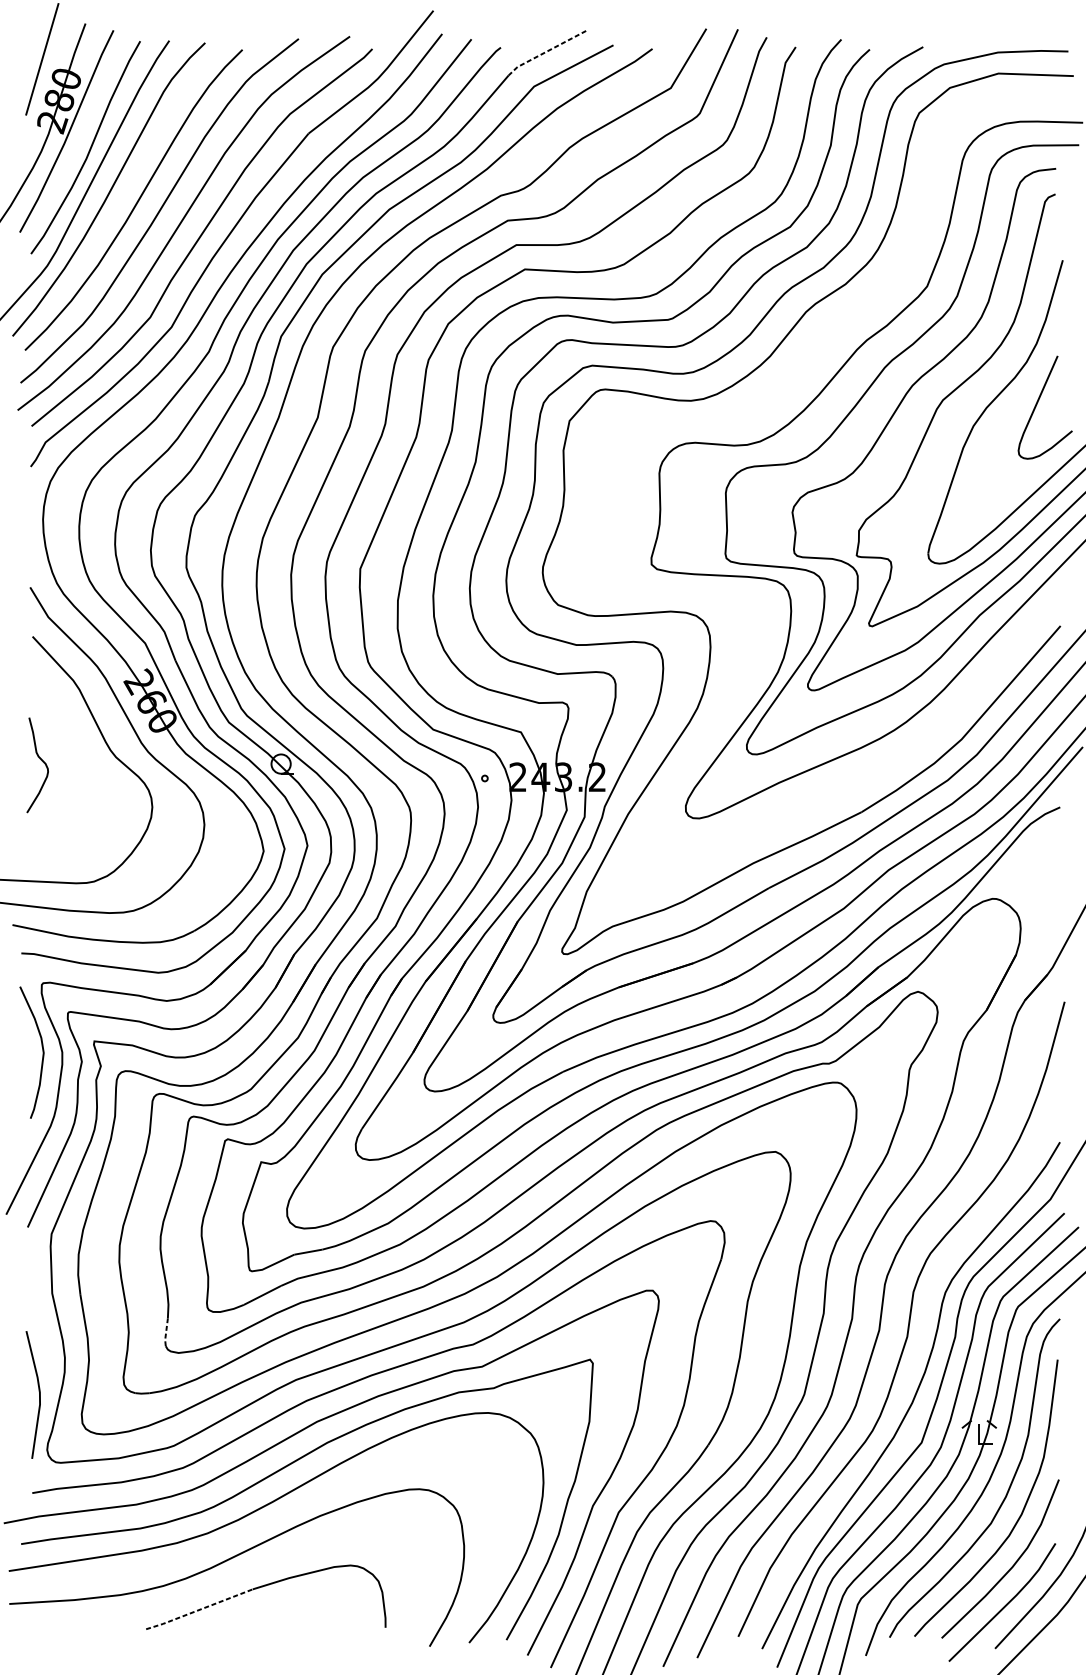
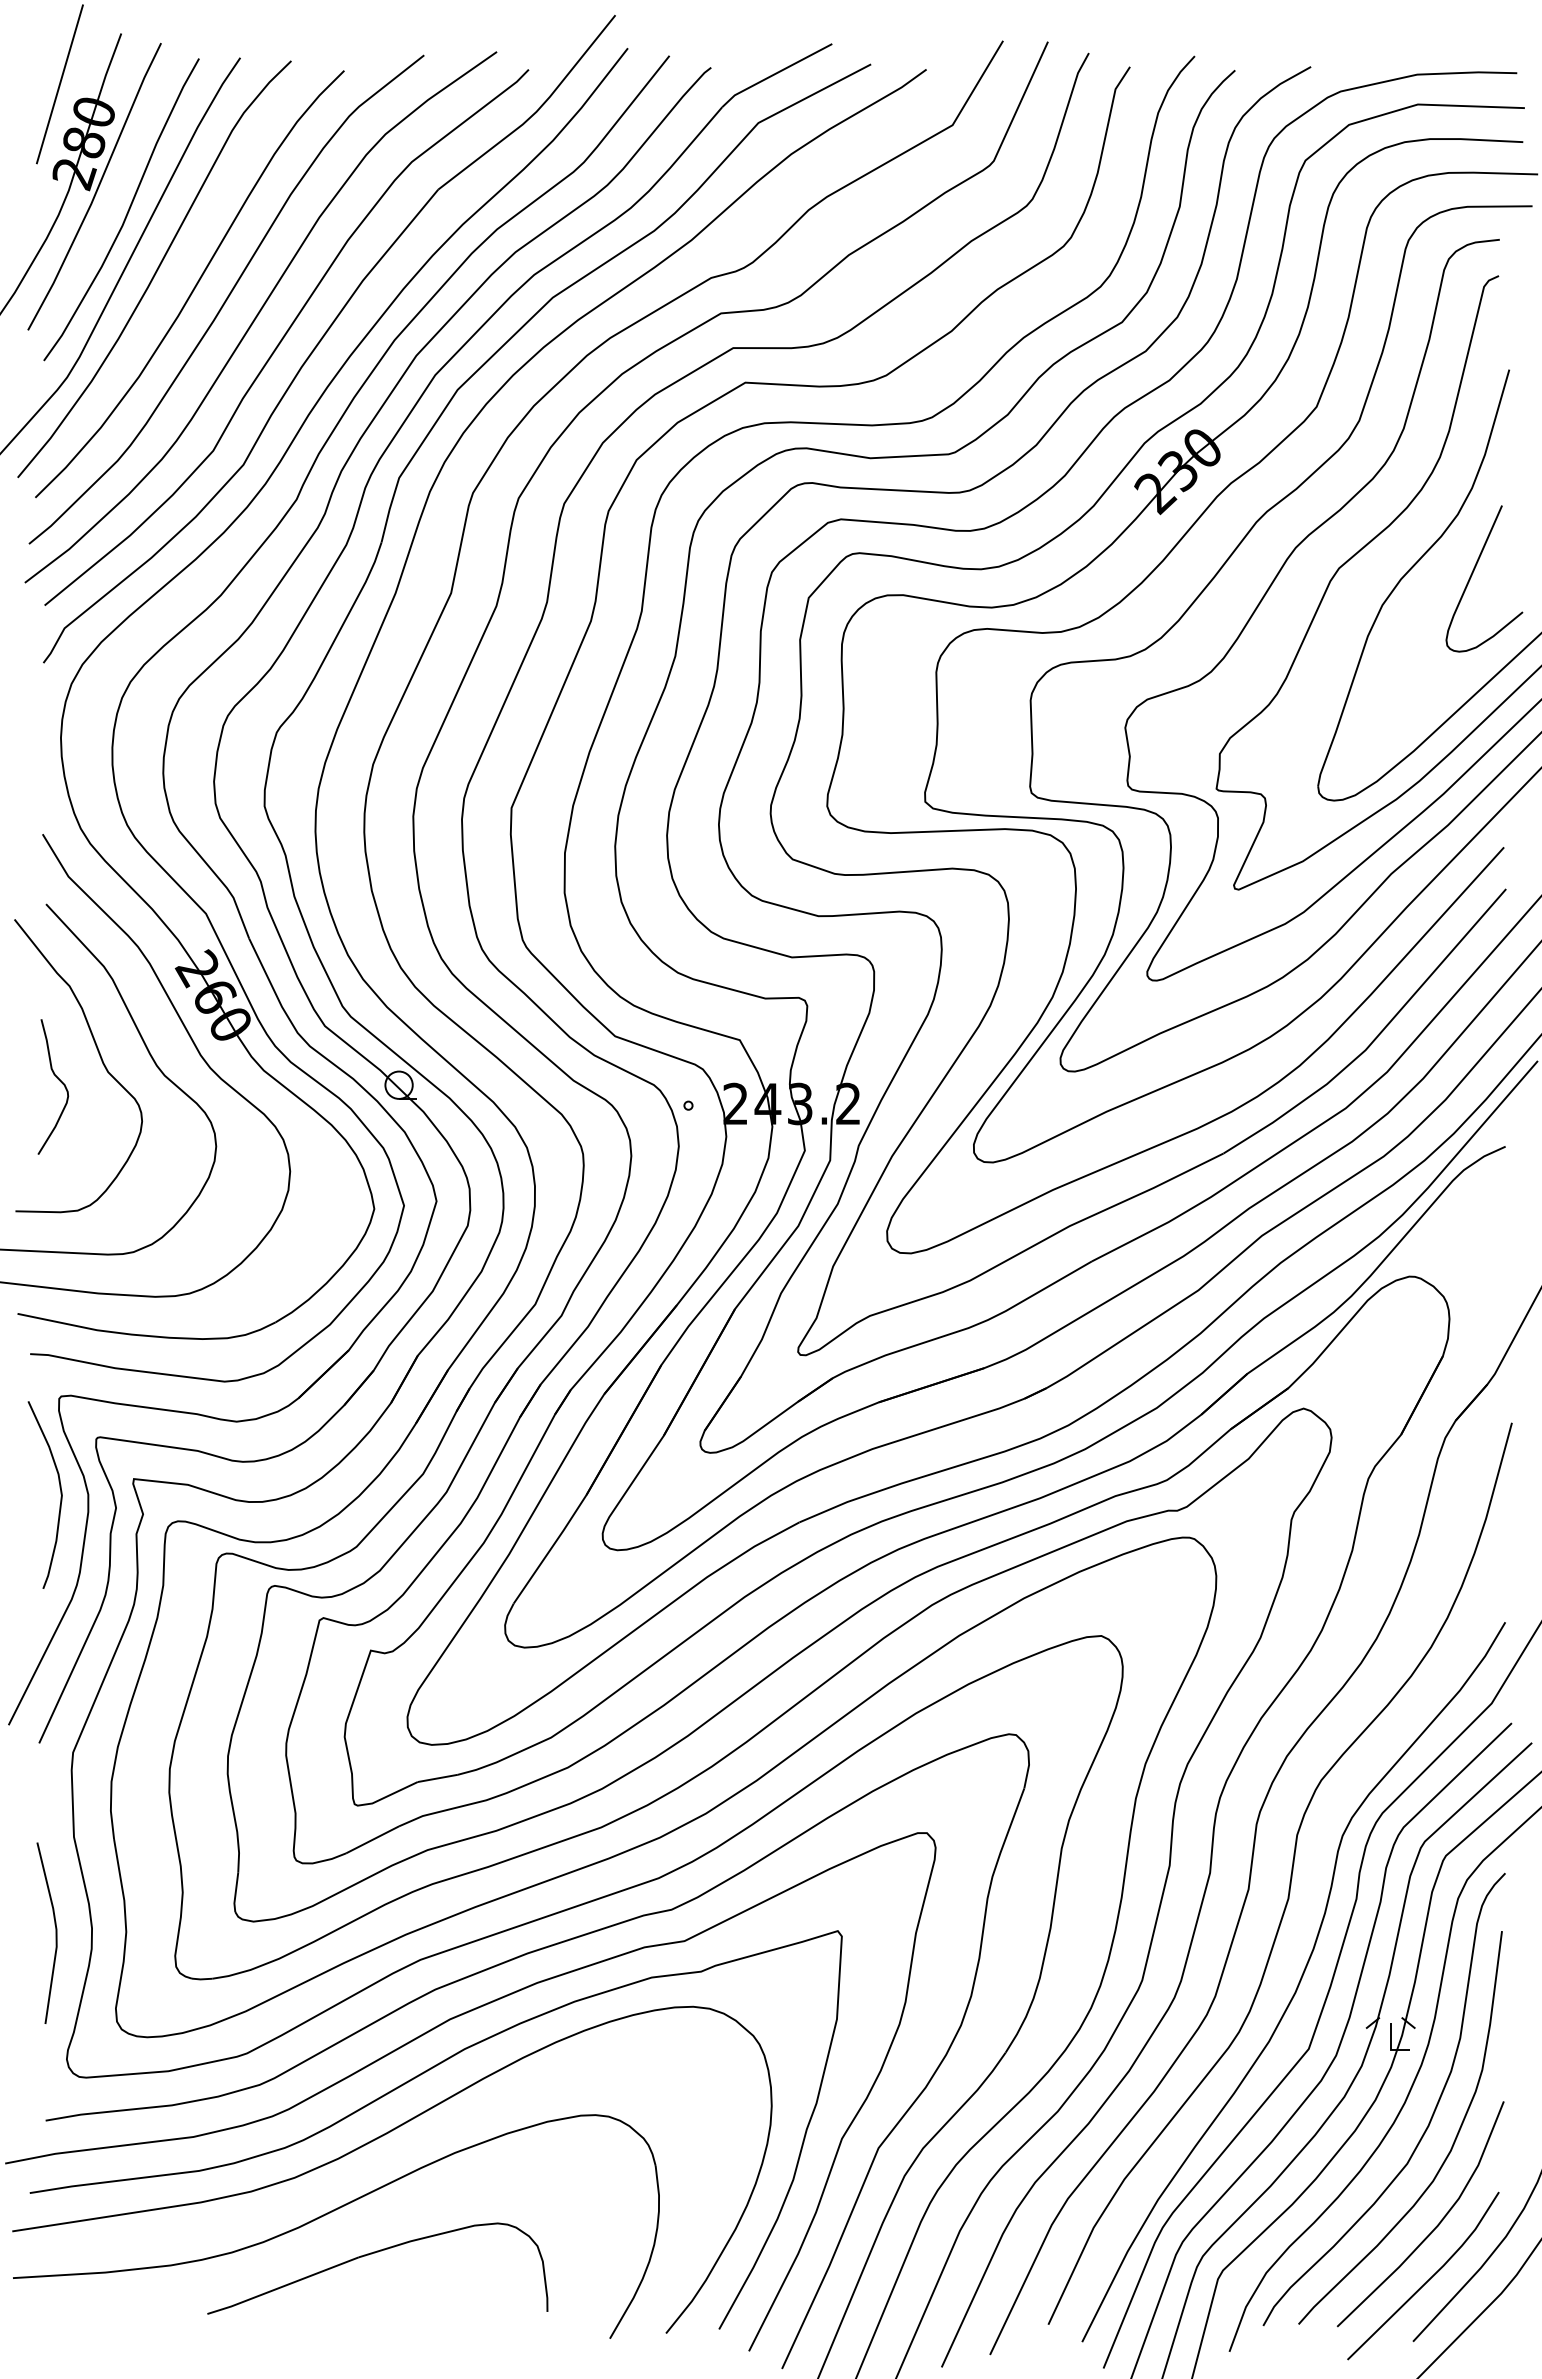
line: (546, 52) -> (775, 74), dashed -> solid
part: (761, 402) -> (1081, 571), added
curve: (70, 745) -> (100, 1059), added
line: (165, 1332) -> (235, 1892), dashed -> solid
line: (39, 1394) -> (55, 1932), moved
line: (199, 1609) -> (282, 2286), dashed -> solid

